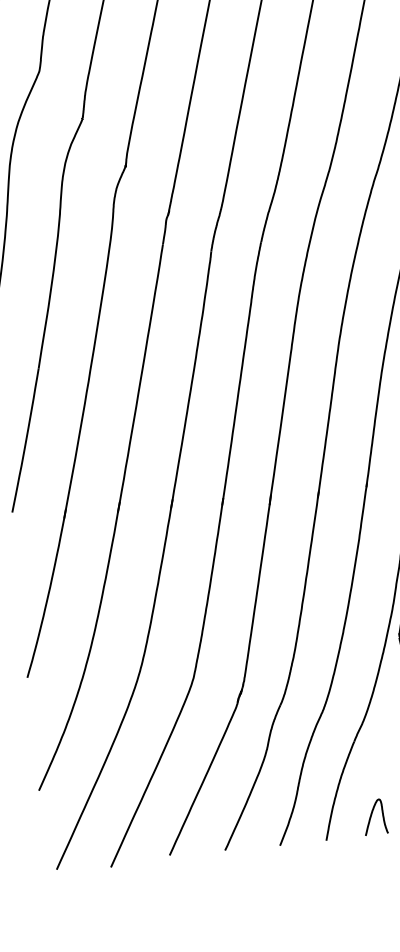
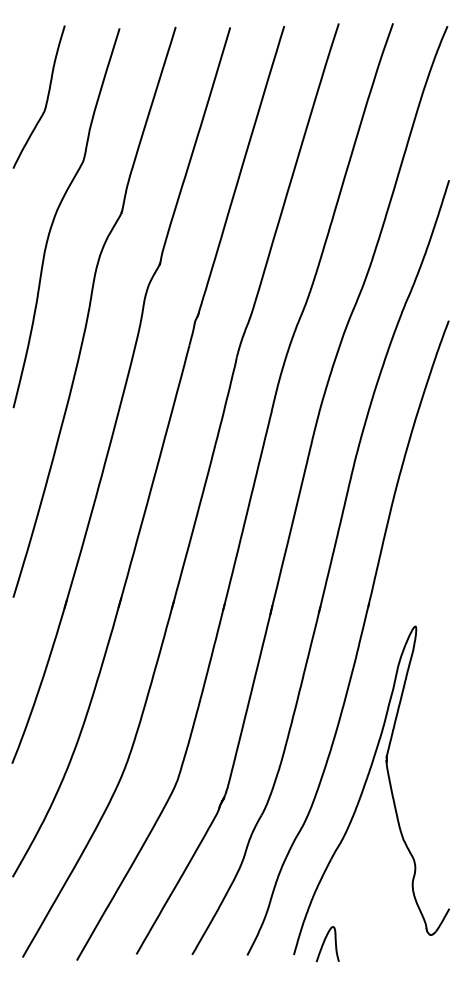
curve: (371, 816) -> (324, 943), moved

